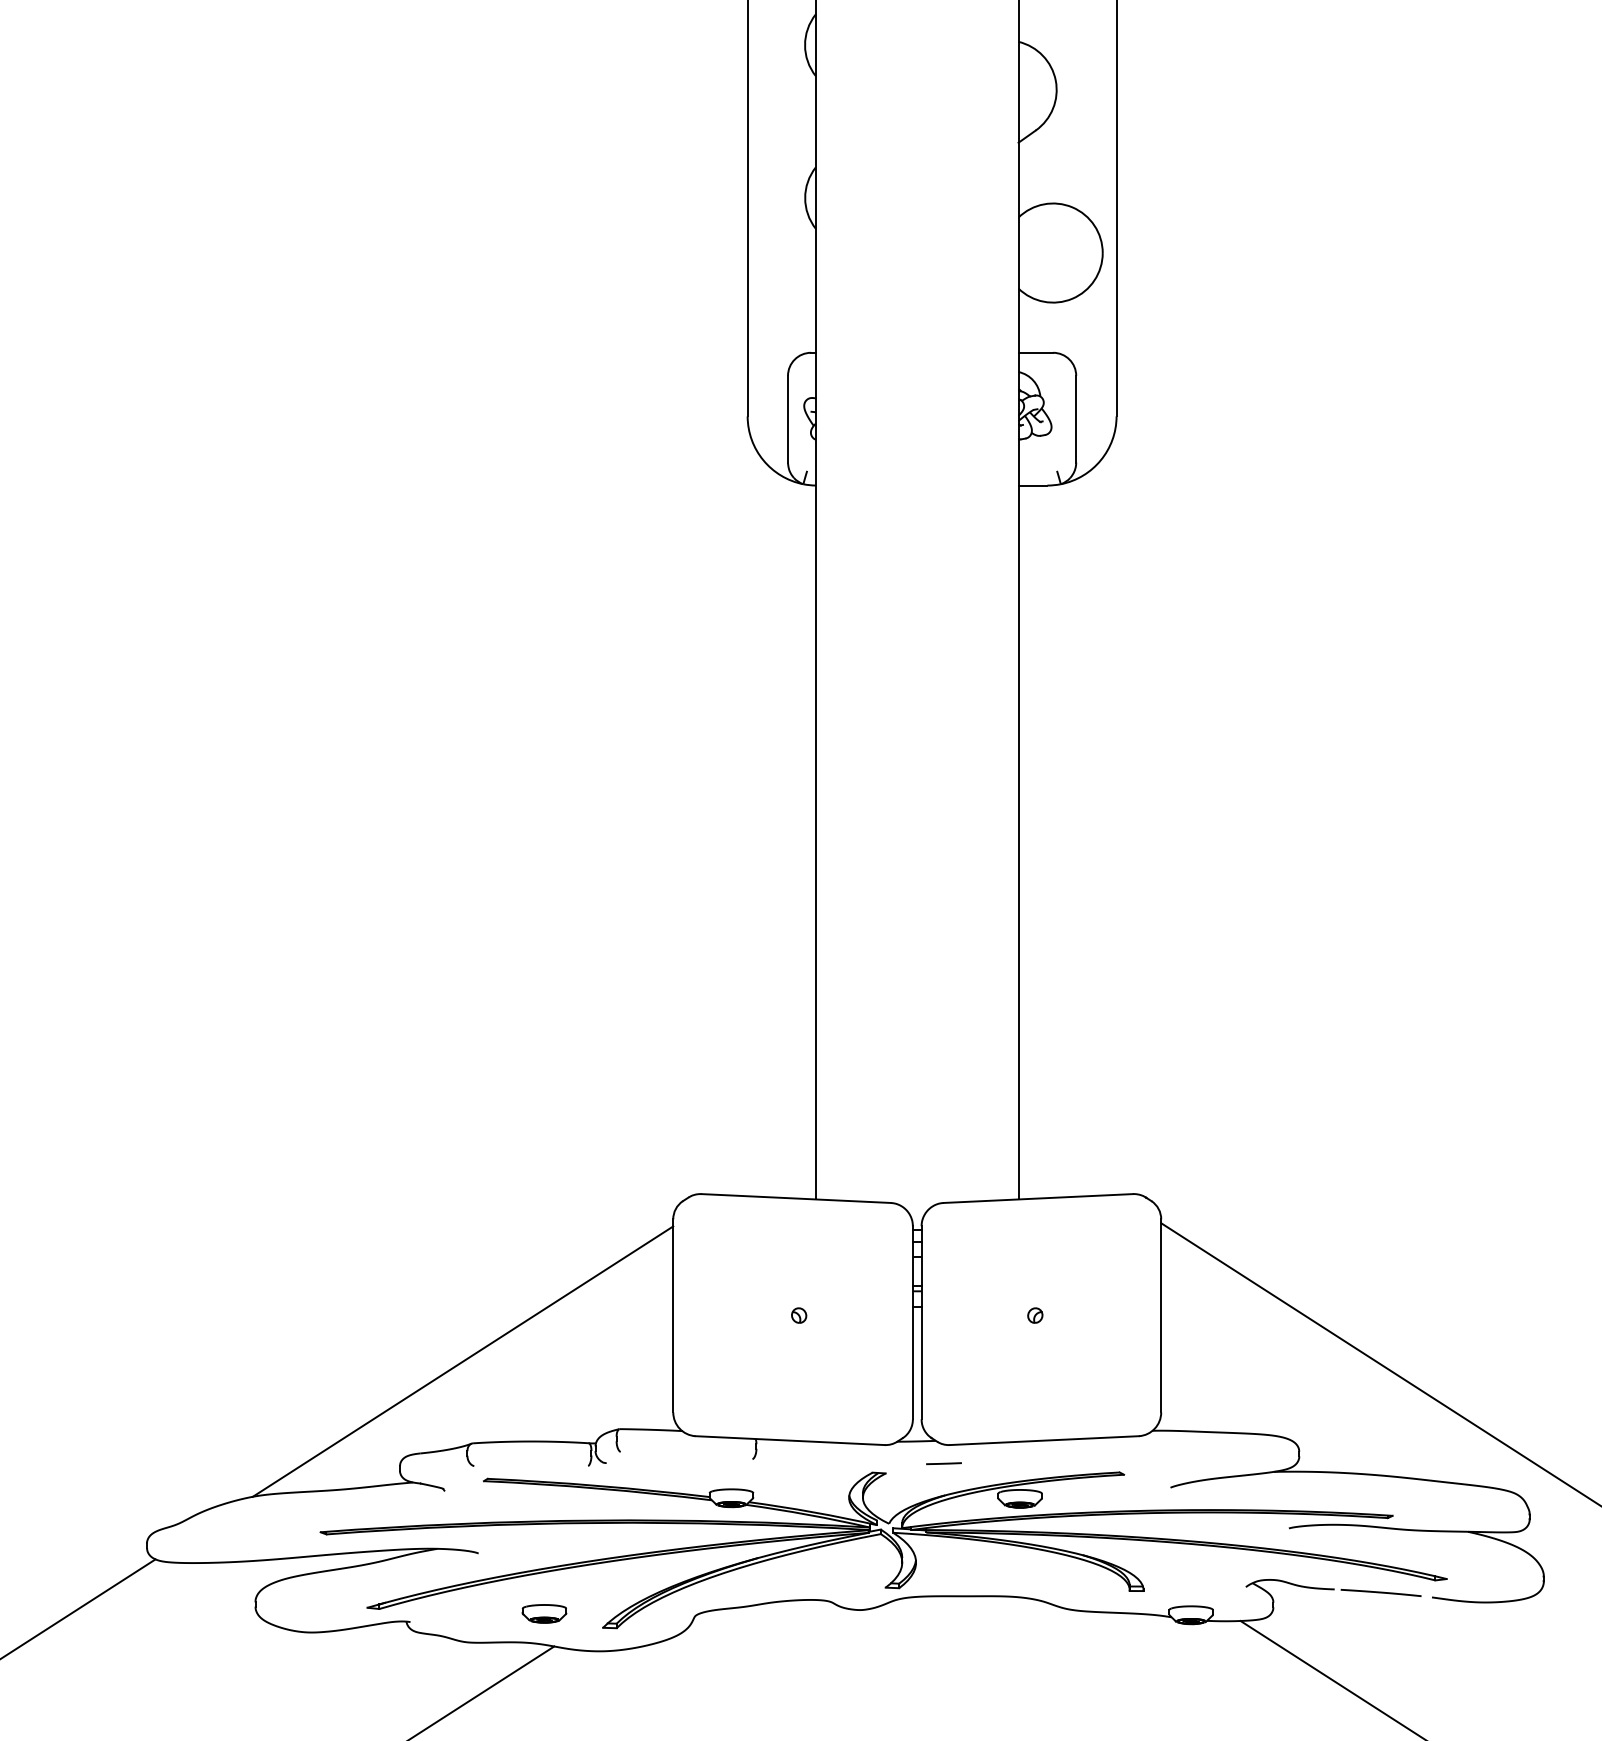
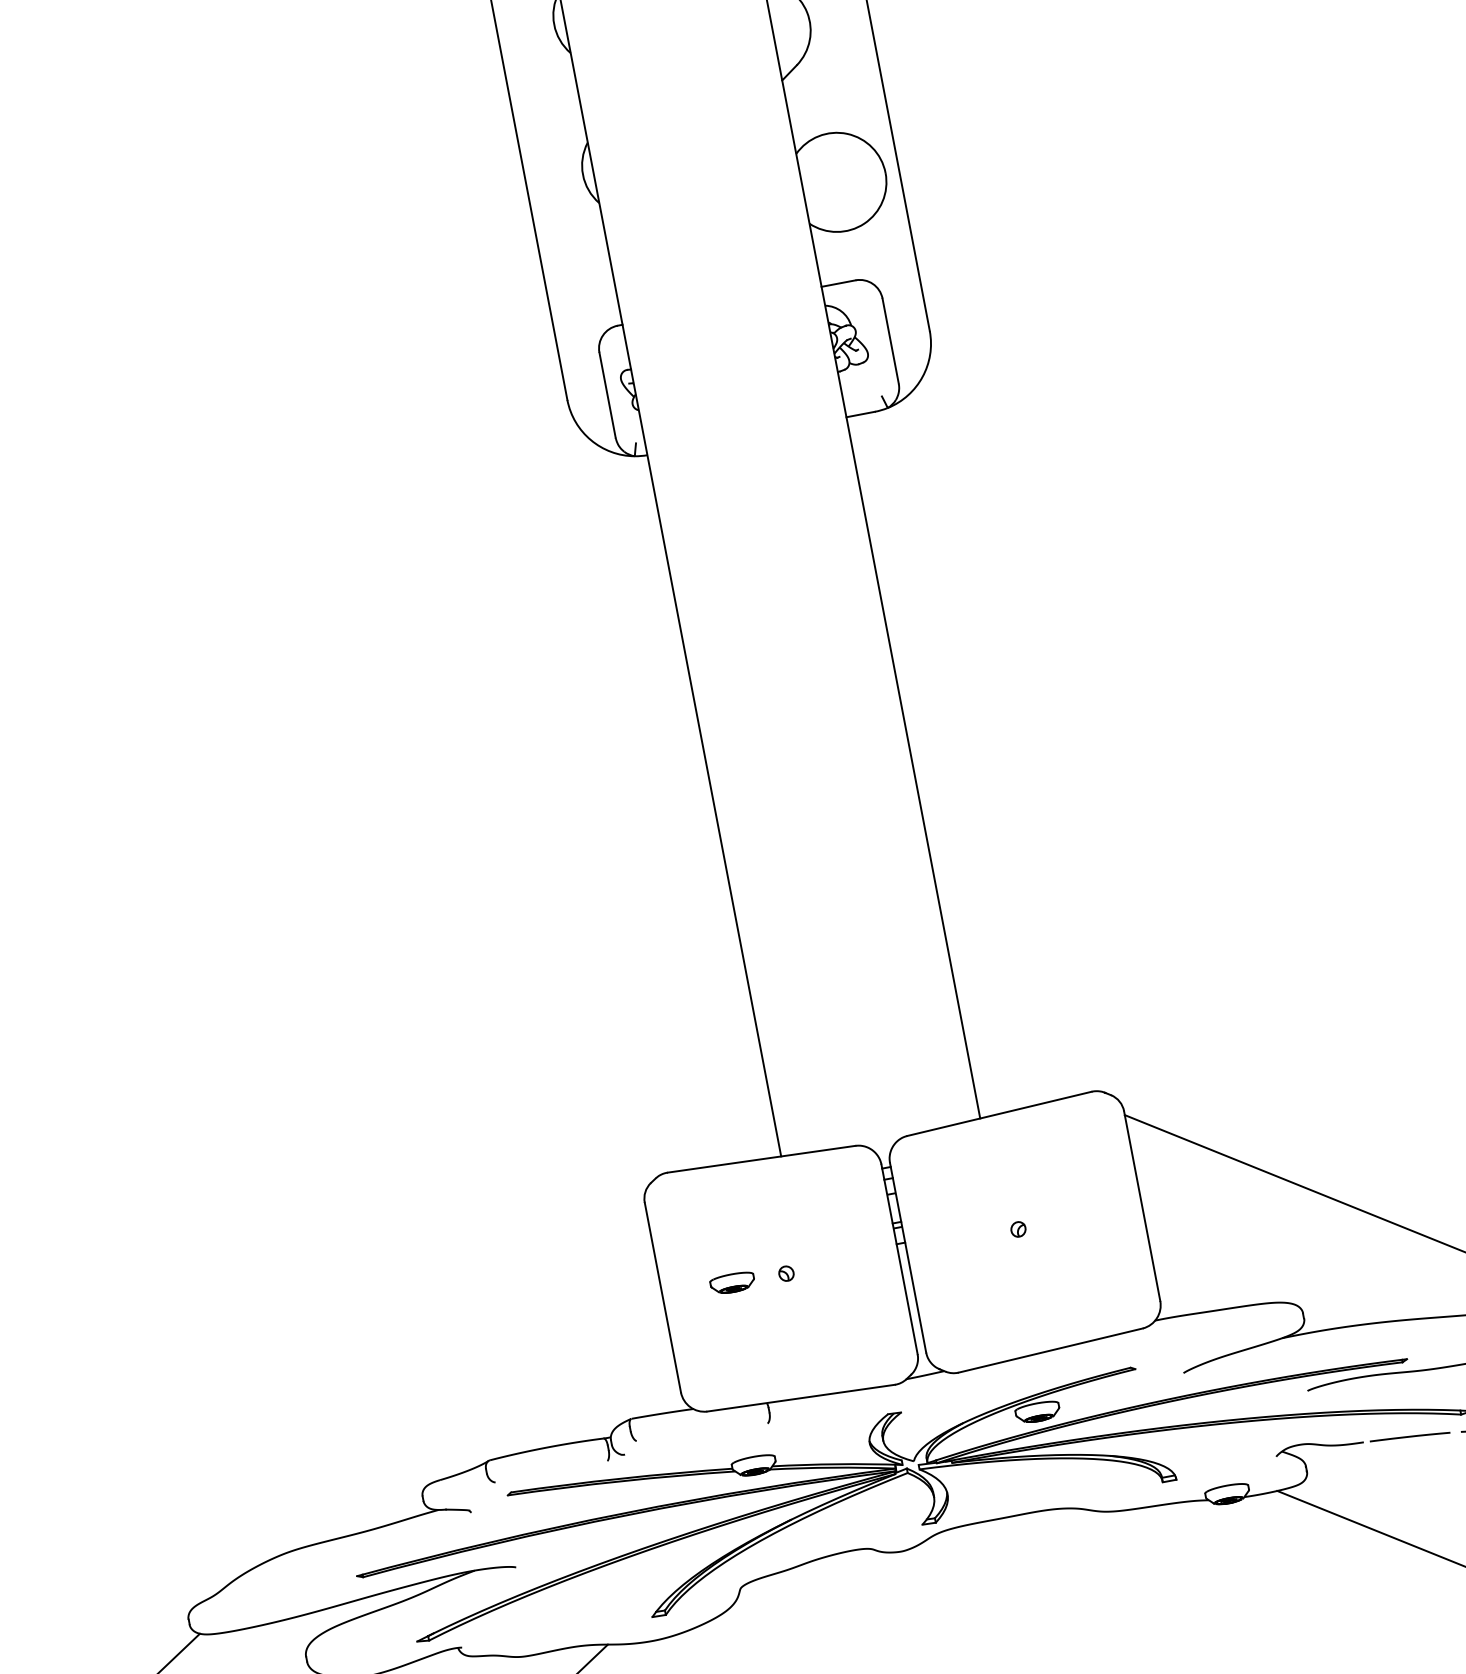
line: (462, 1361) -> (464, 1381), removed
line: (943, 1463) -> (955, 1391), removed
part: (544, 1613) -> (732, 1282), moved

